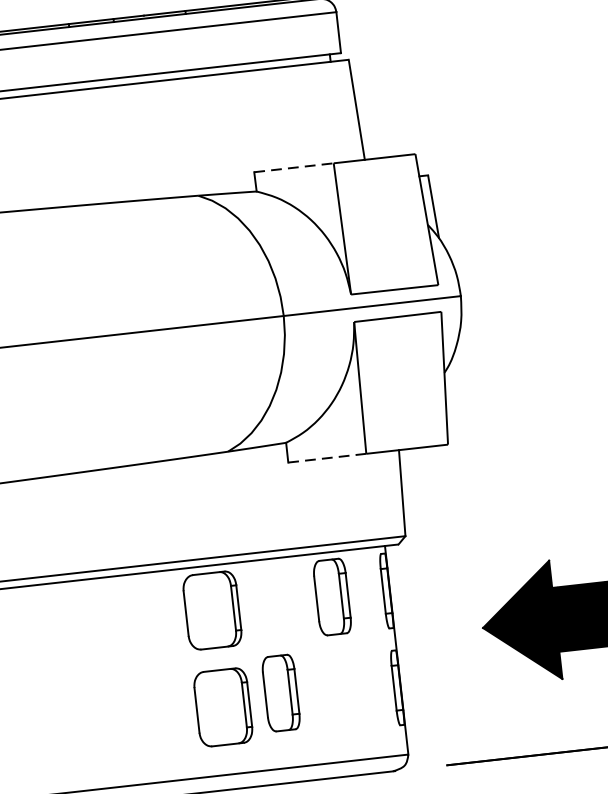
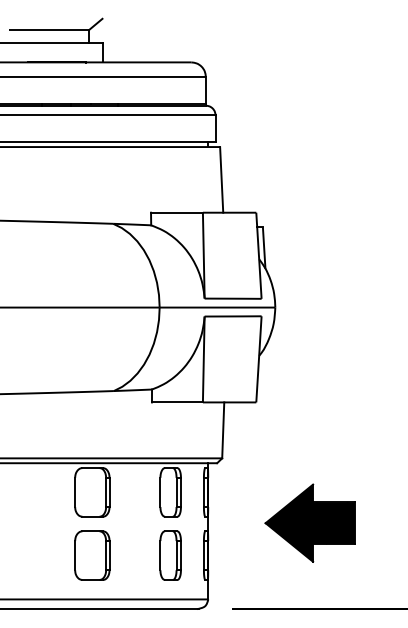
line: (293, 167) -> (176, 212), dashed -> solid
line: (325, 458) -> (176, 402), dashed -> solid
part: (280, 693) -> (170, 555), moved

